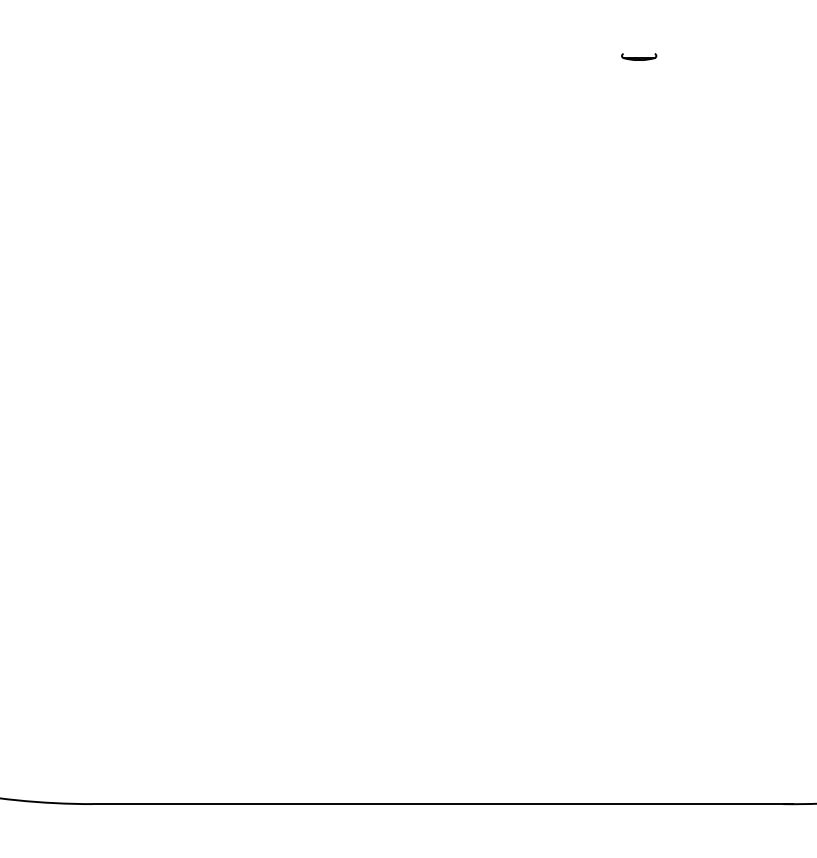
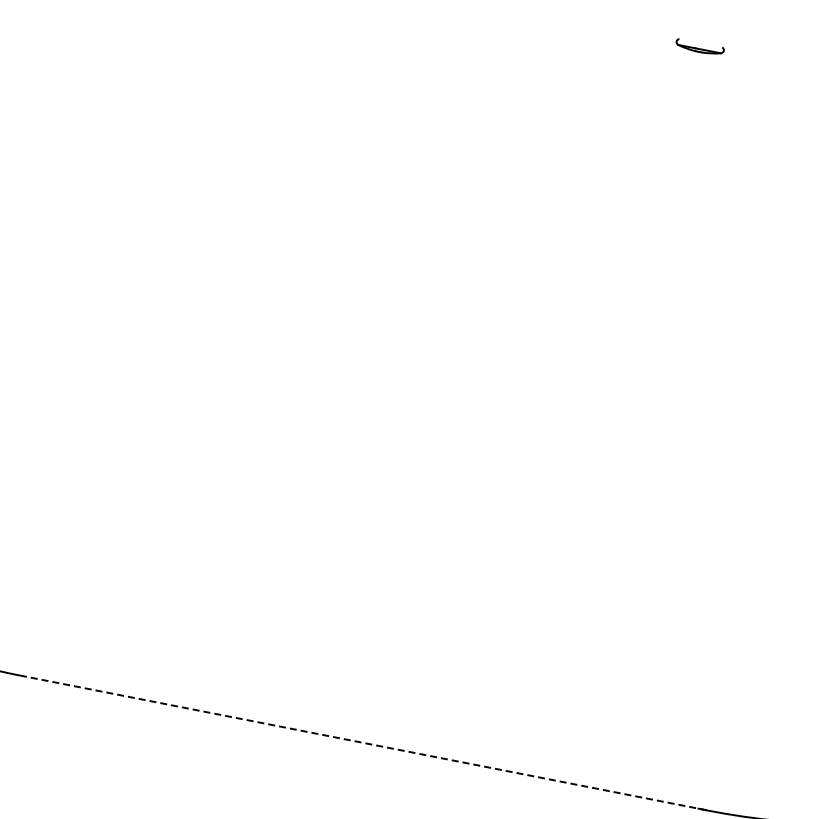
part: (639, 56) -> (700, 47), size x1.4
line: (443, 804) -> (364, 743), solid -> dashed

